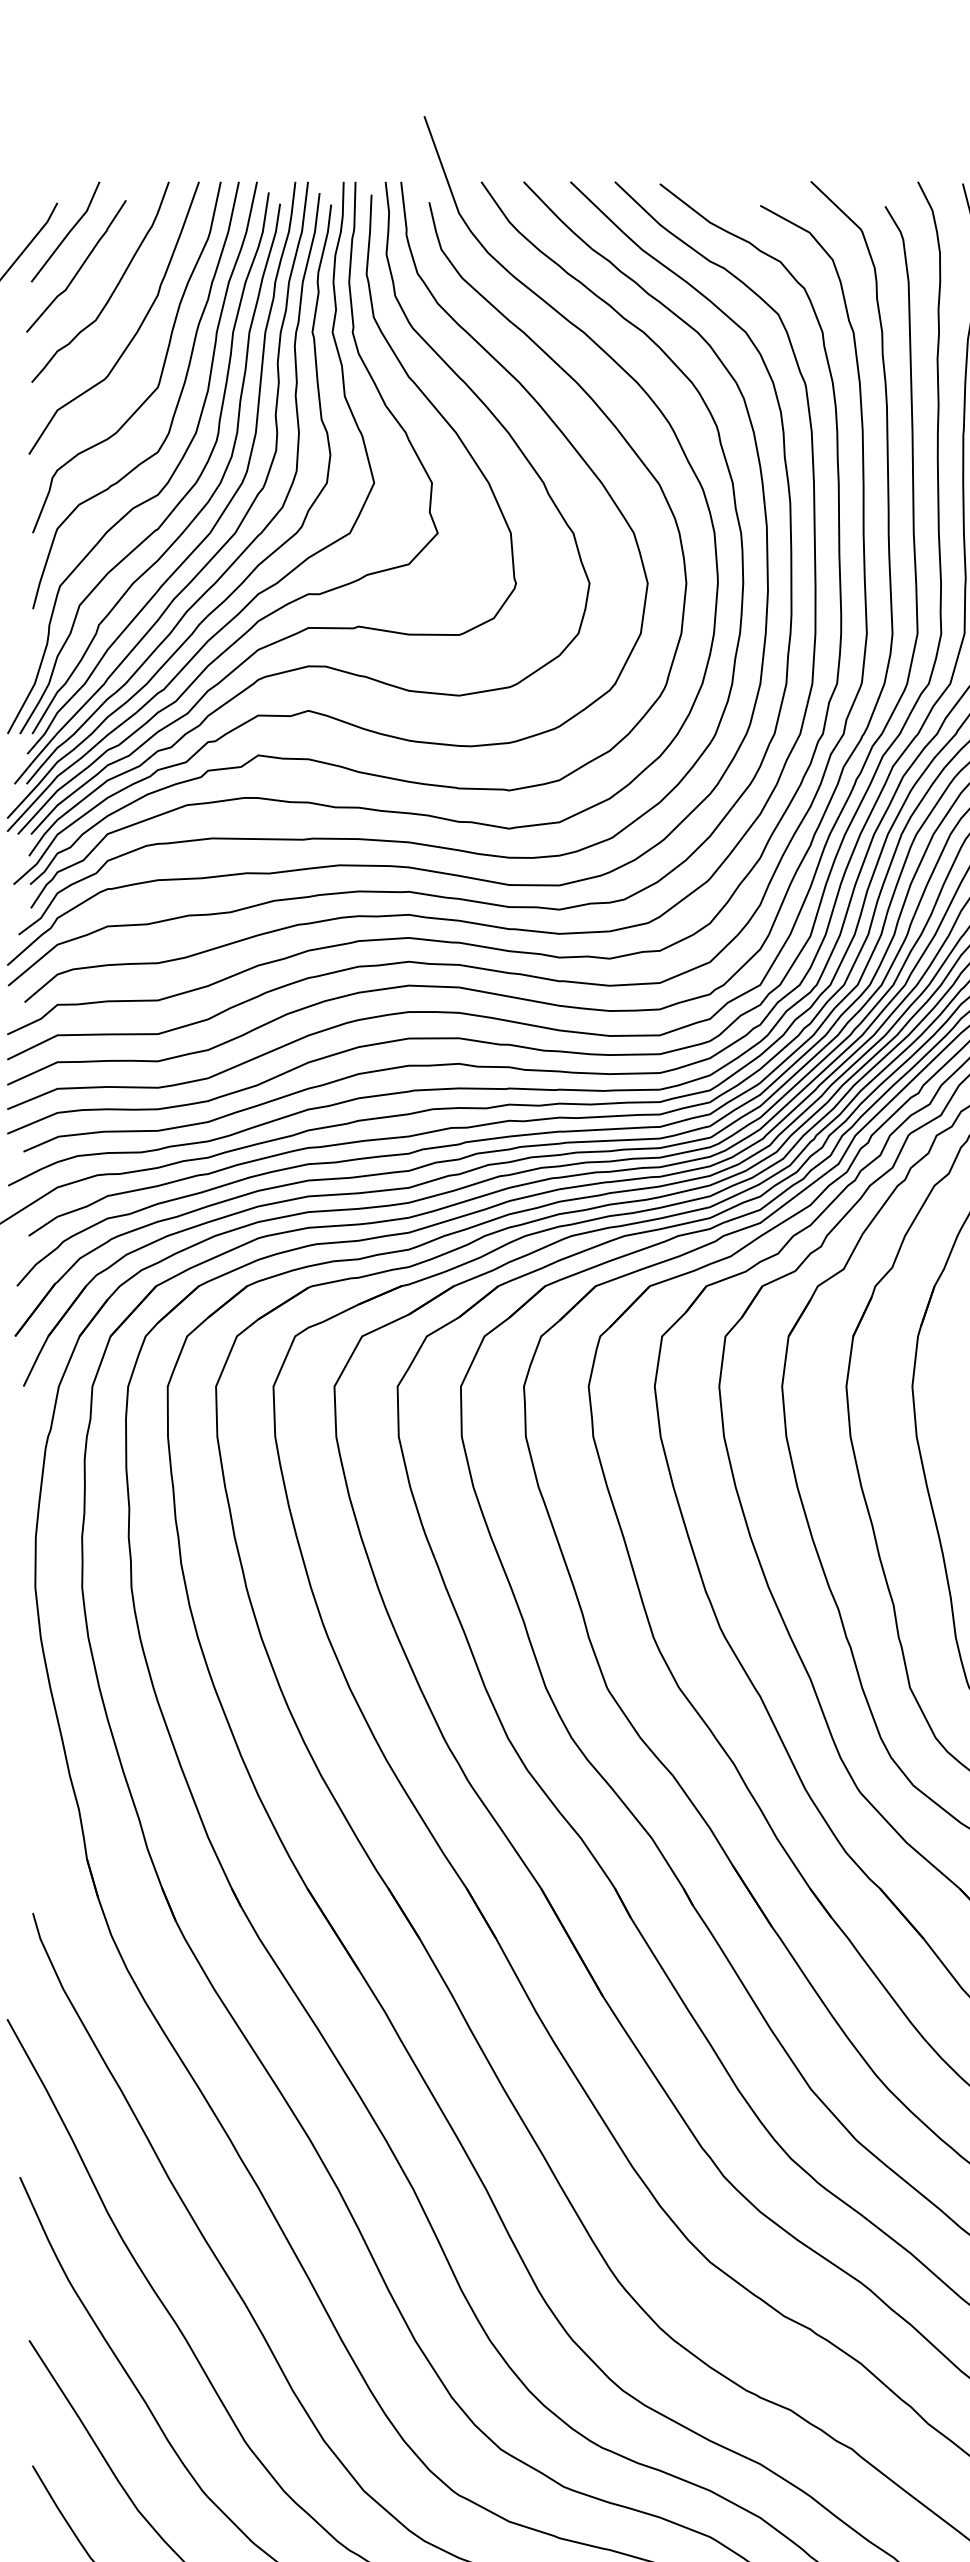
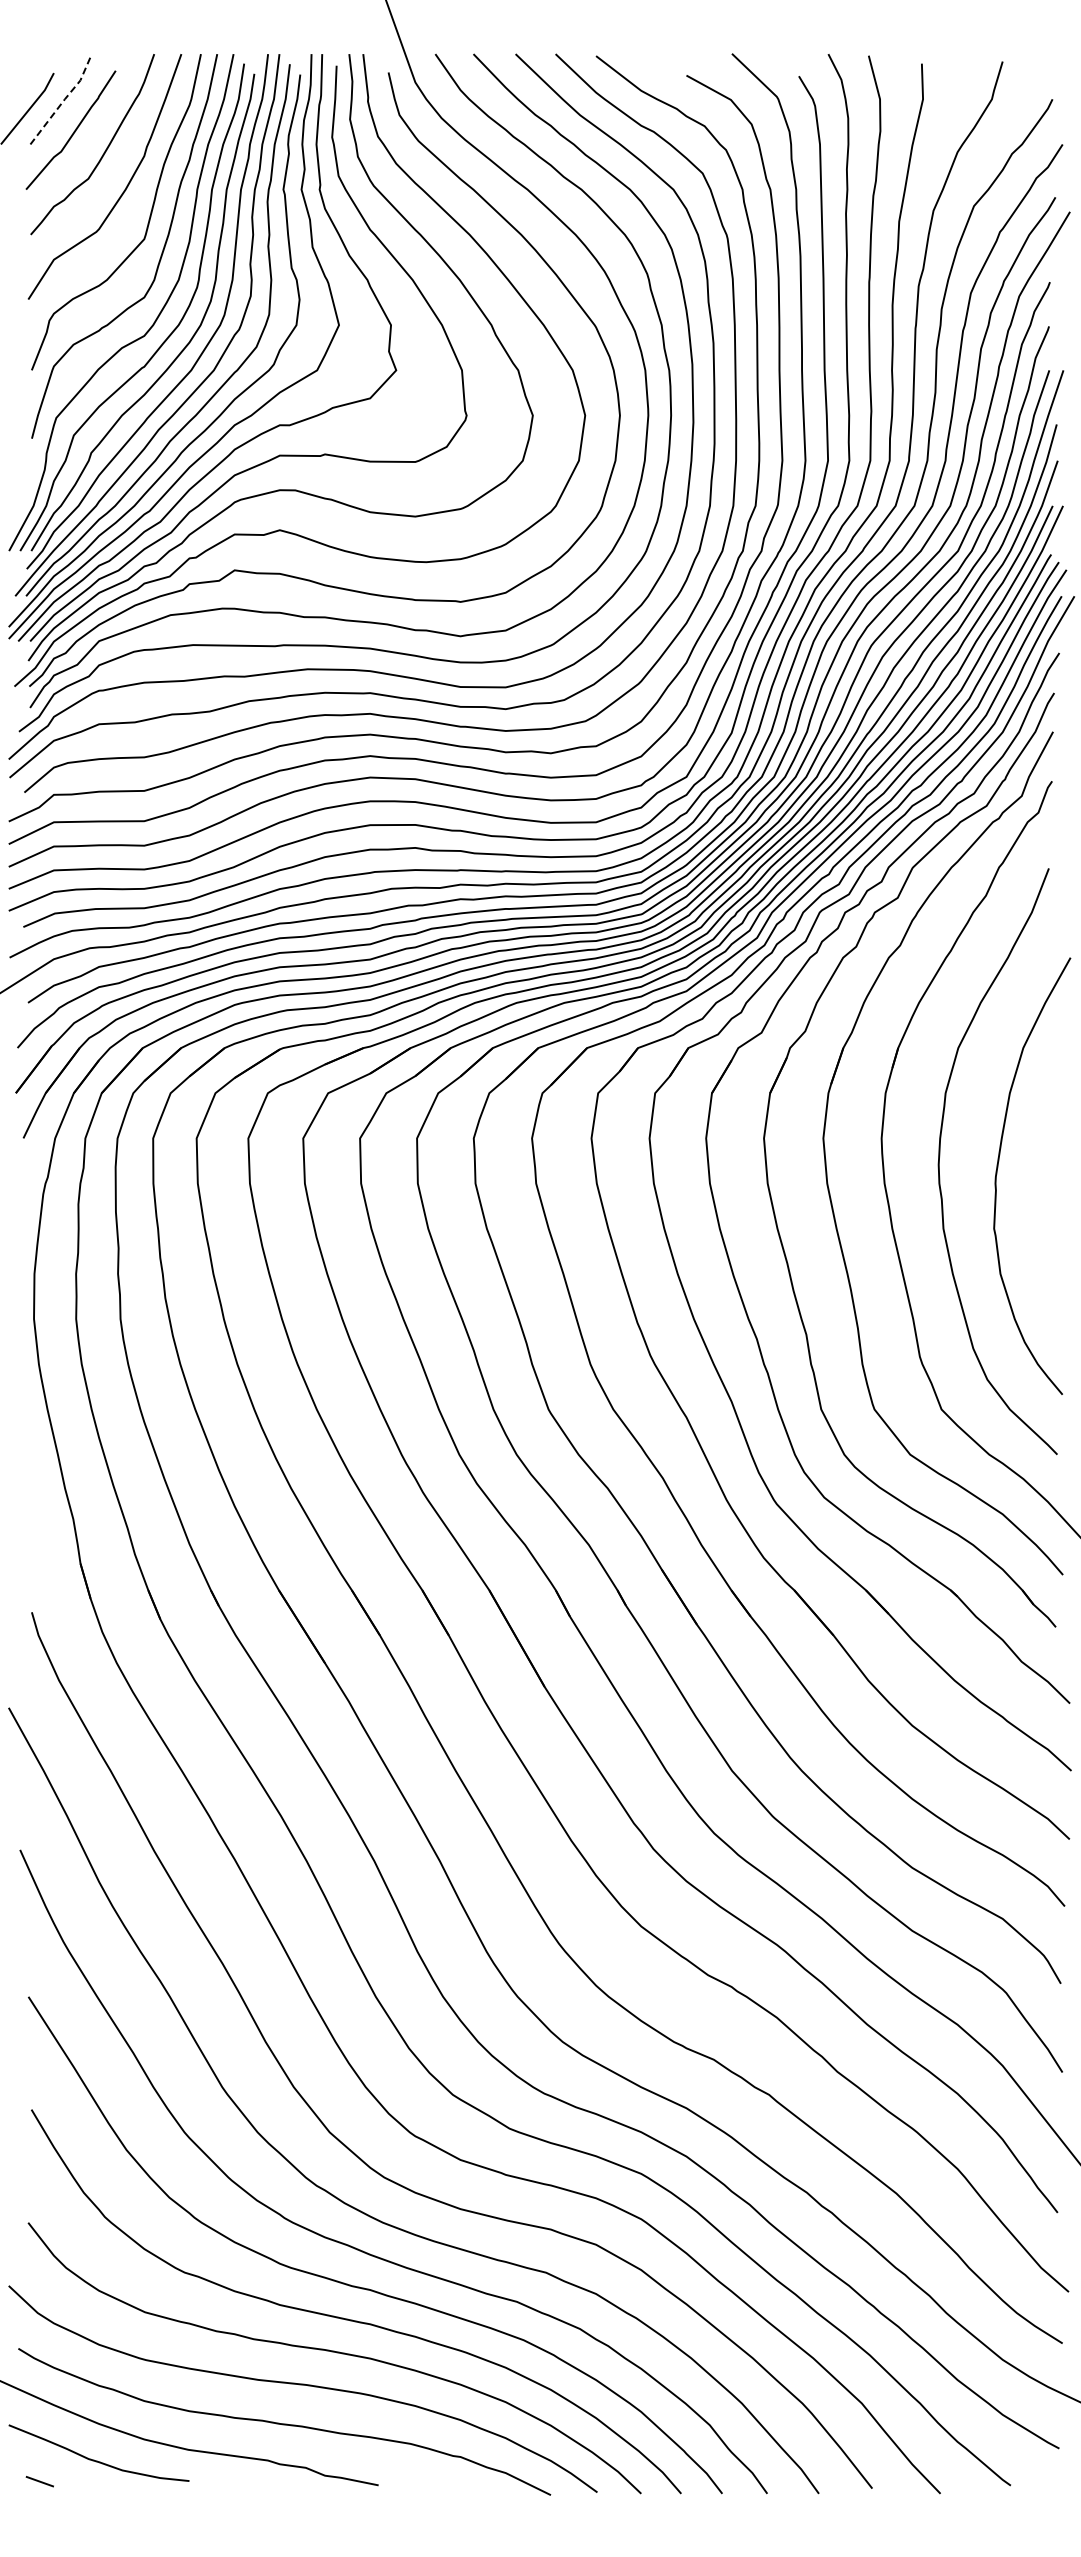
line: (69, 232) -> (64, 99), solid -> dashed

